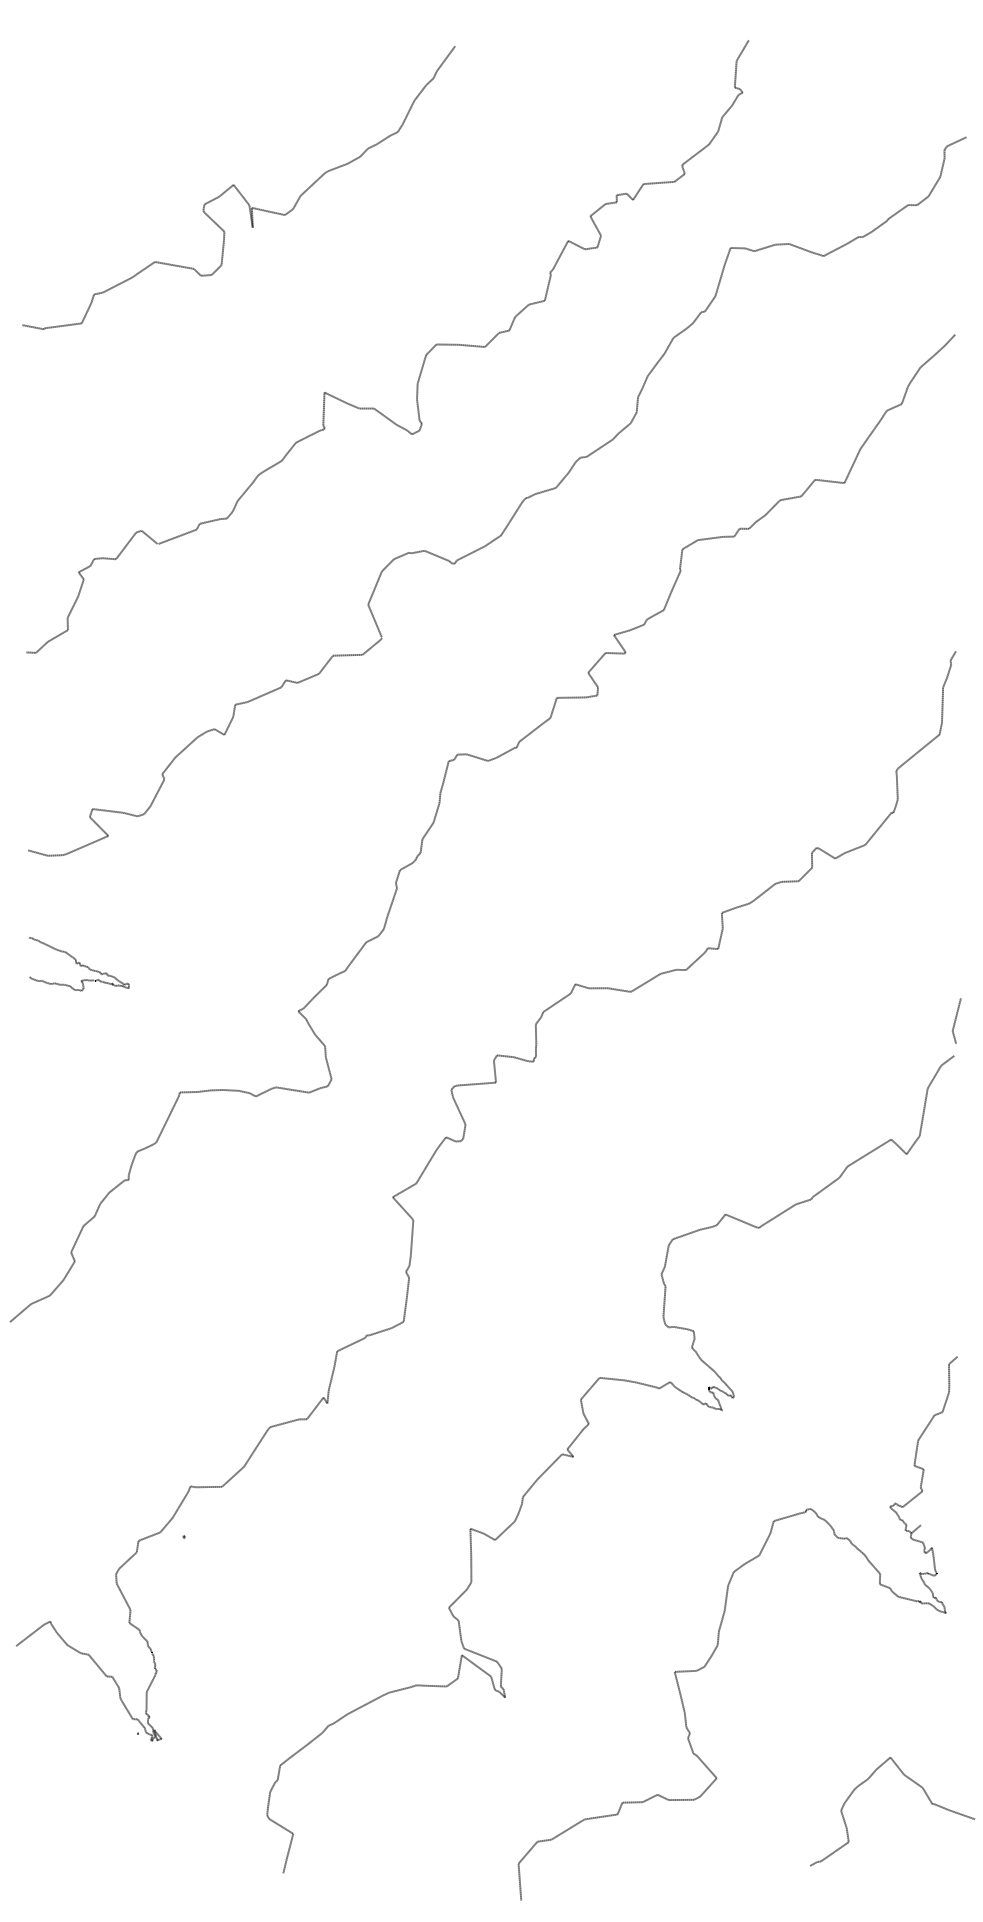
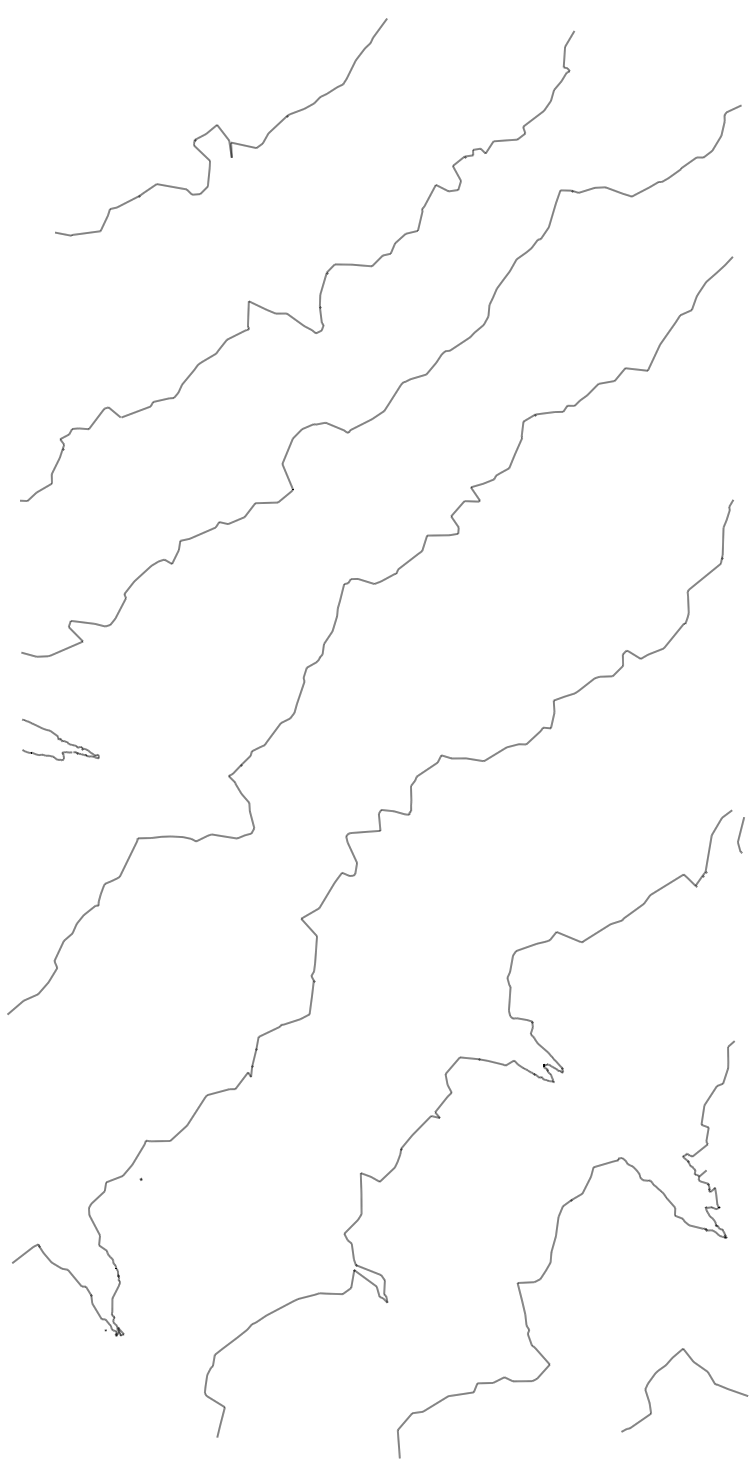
curve: (238, 188) -> (220, 127), moved
line: (956, 1022) -> (740, 835), moved

